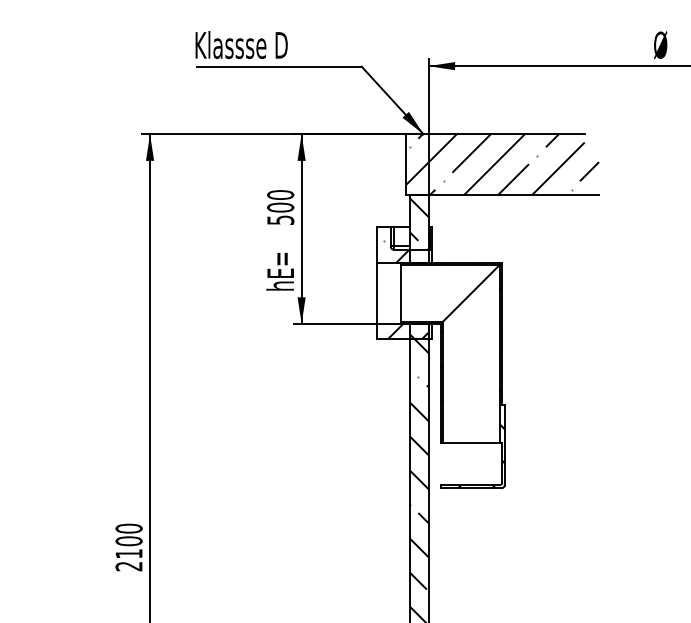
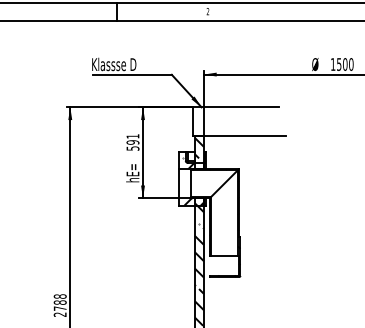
hatch: (502, 163) -> (239, 121), removed
text: (279, 201) -> (132, 139), 500 -> 591
text: (127, 541) -> (59, 302), 2100 -> 2788

